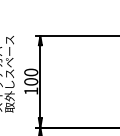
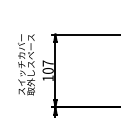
text: (30, 72) -> (47, 63), 100 -> 107

